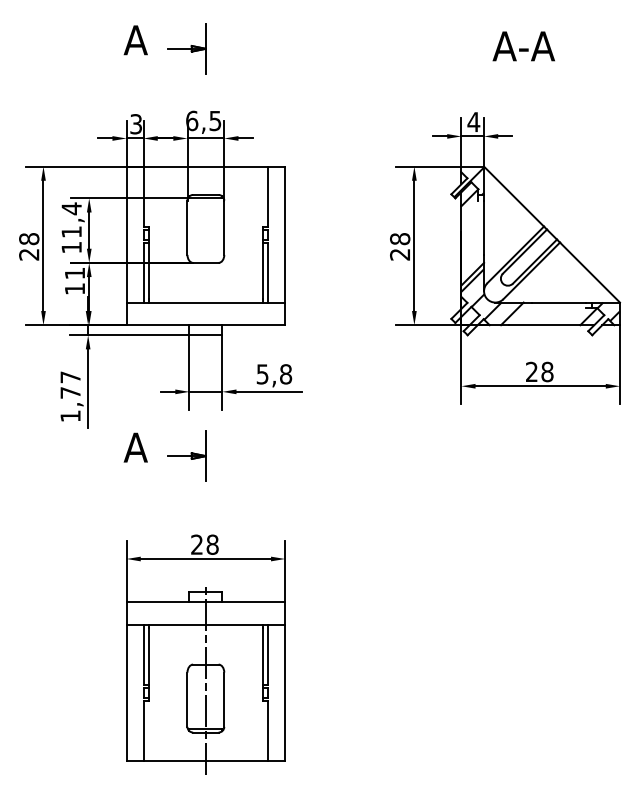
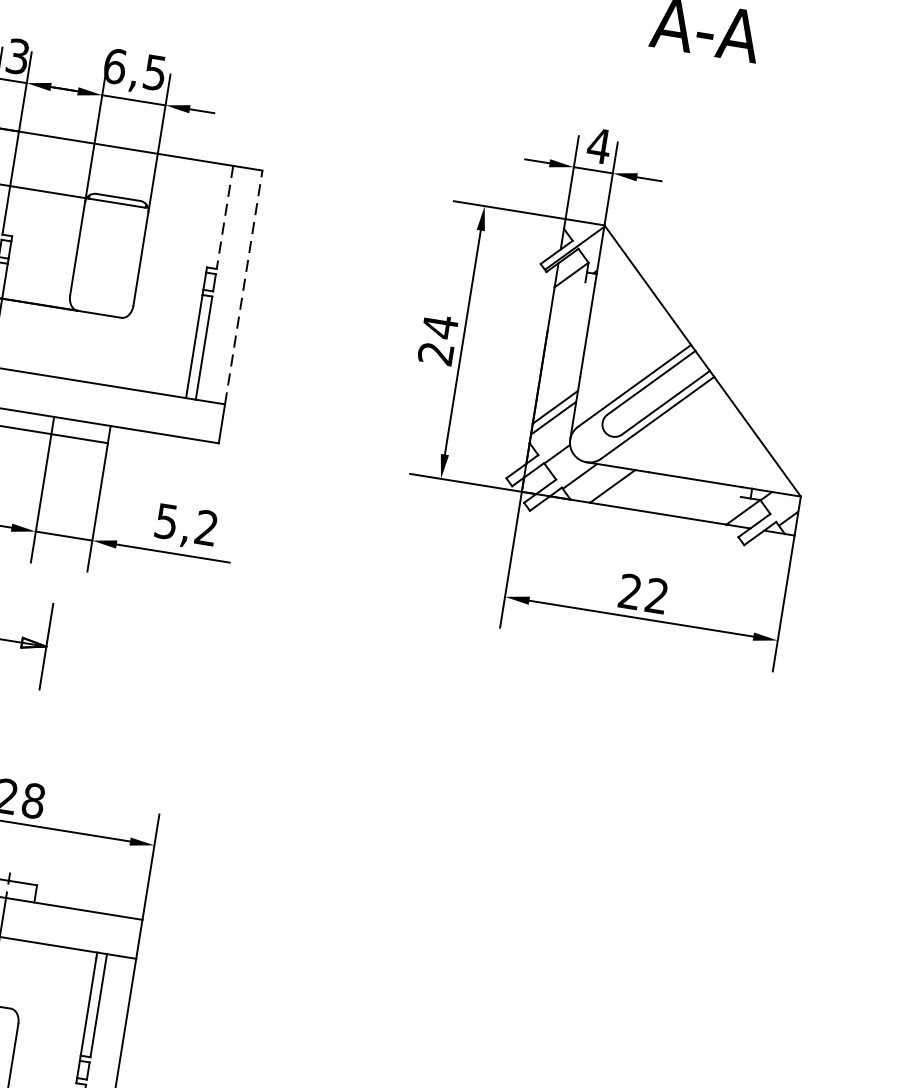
line: (268, 196) -> (225, 217), solid -> dashed
line: (285, 234) -> (244, 287), solid -> dashed
text: (400, 238) -> (441, 325), 28 -> 24
text: (547, 371) -> (657, 595), 28 -> 22
text: (286, 374) -> (207, 528), 5,8 -> 5,2

